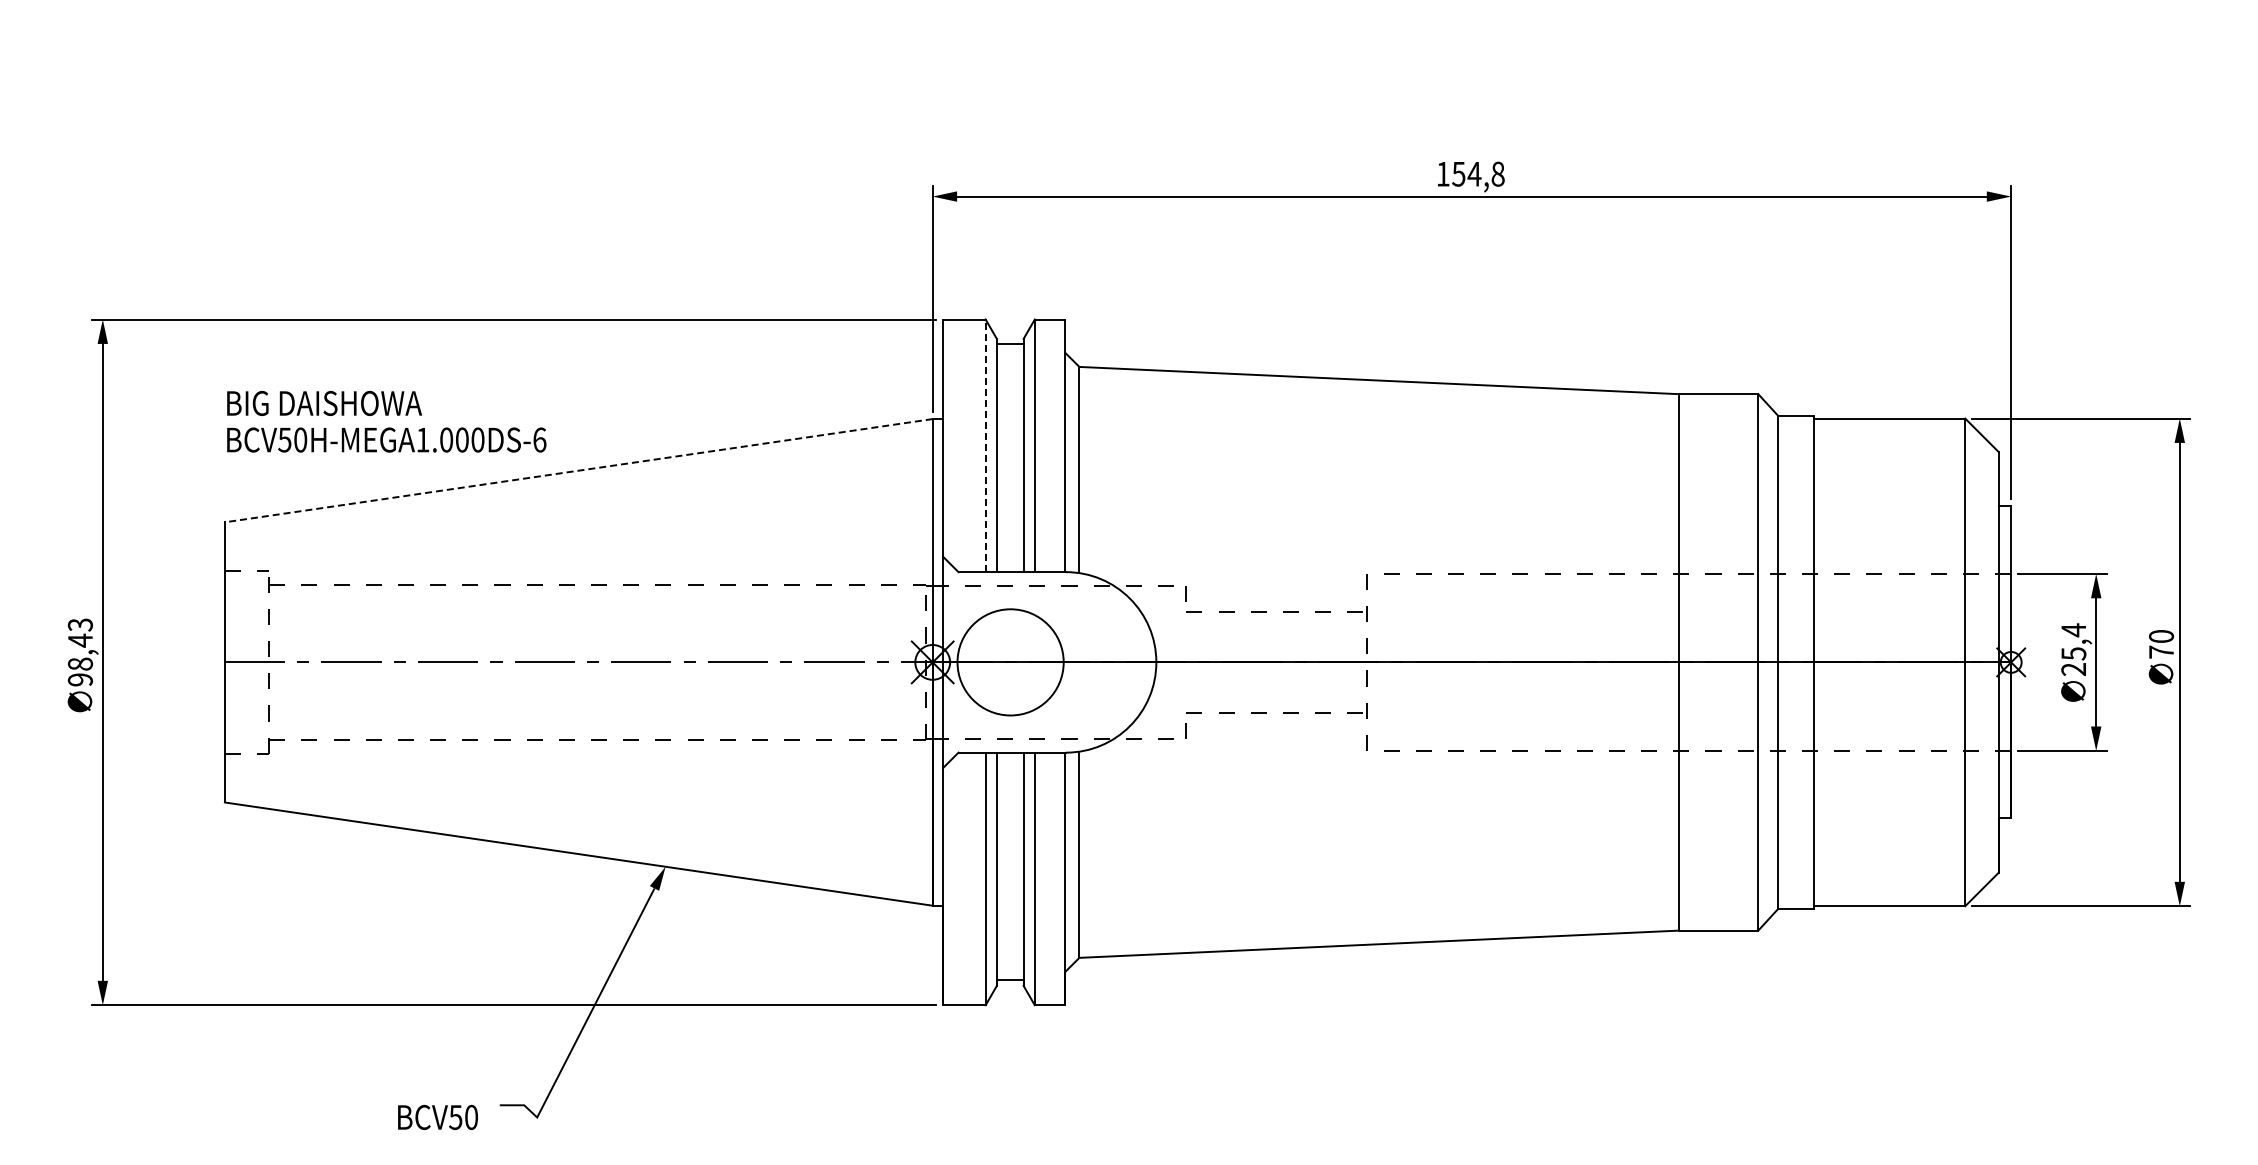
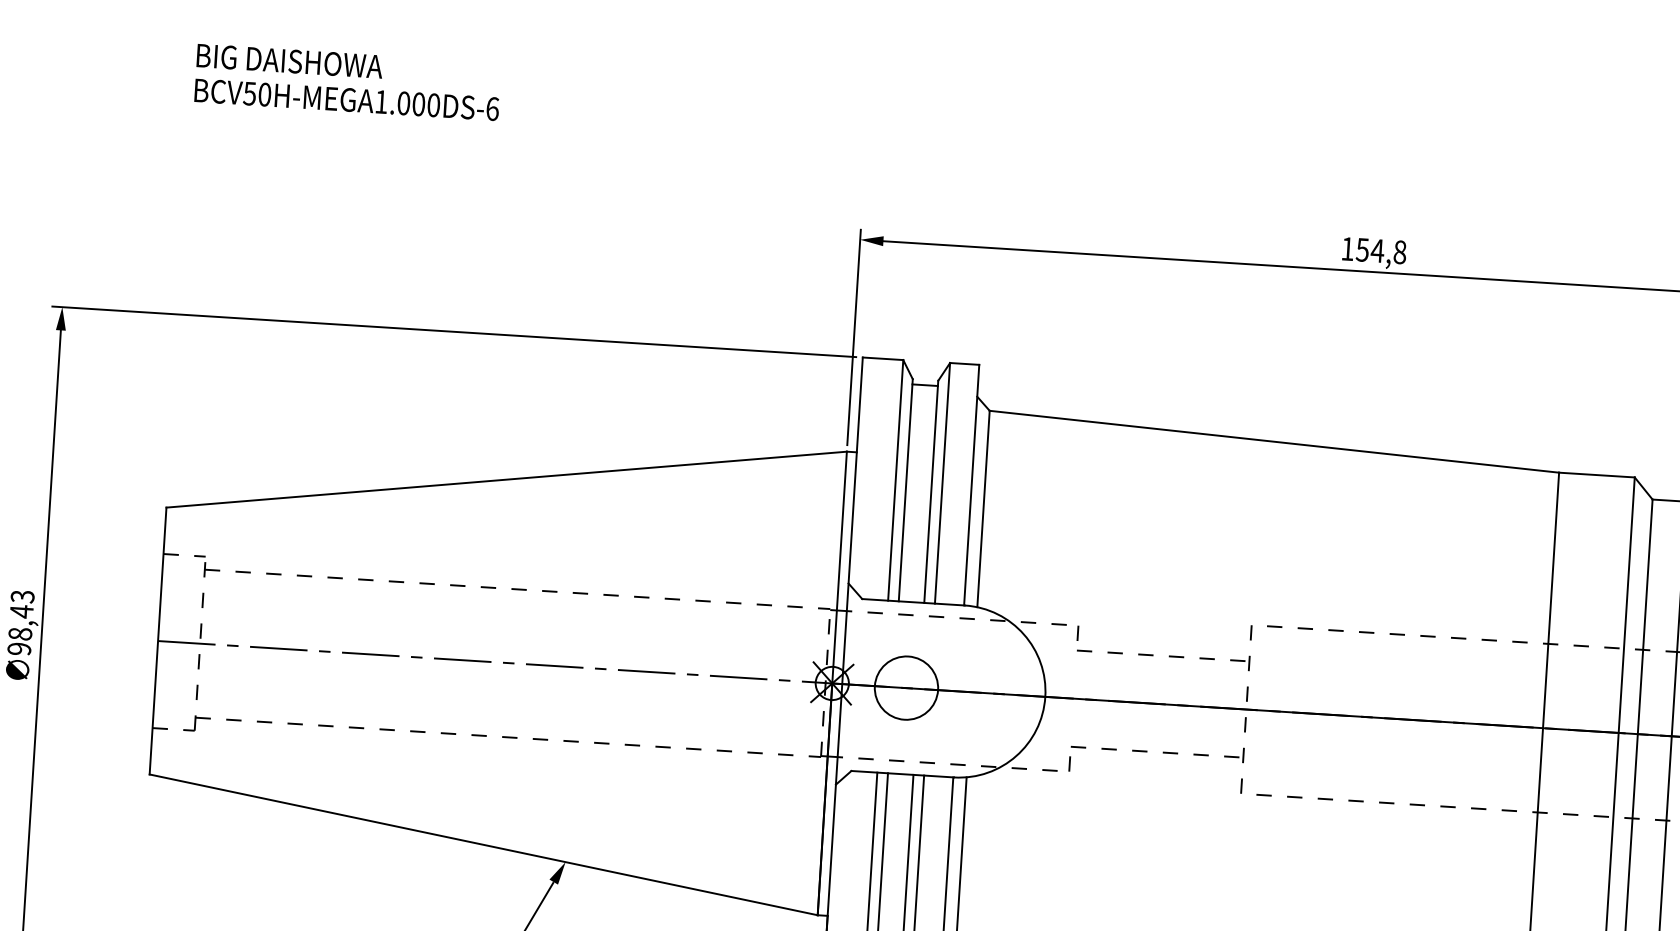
text: (386, 421) -> (347, 82), moved
line: (985, 445) -> (895, 480), dashed -> solid
line: (578, 470) -> (506, 479), dashed -> solid
circle: (1010, 662) -> (906, 688), size x0.62

